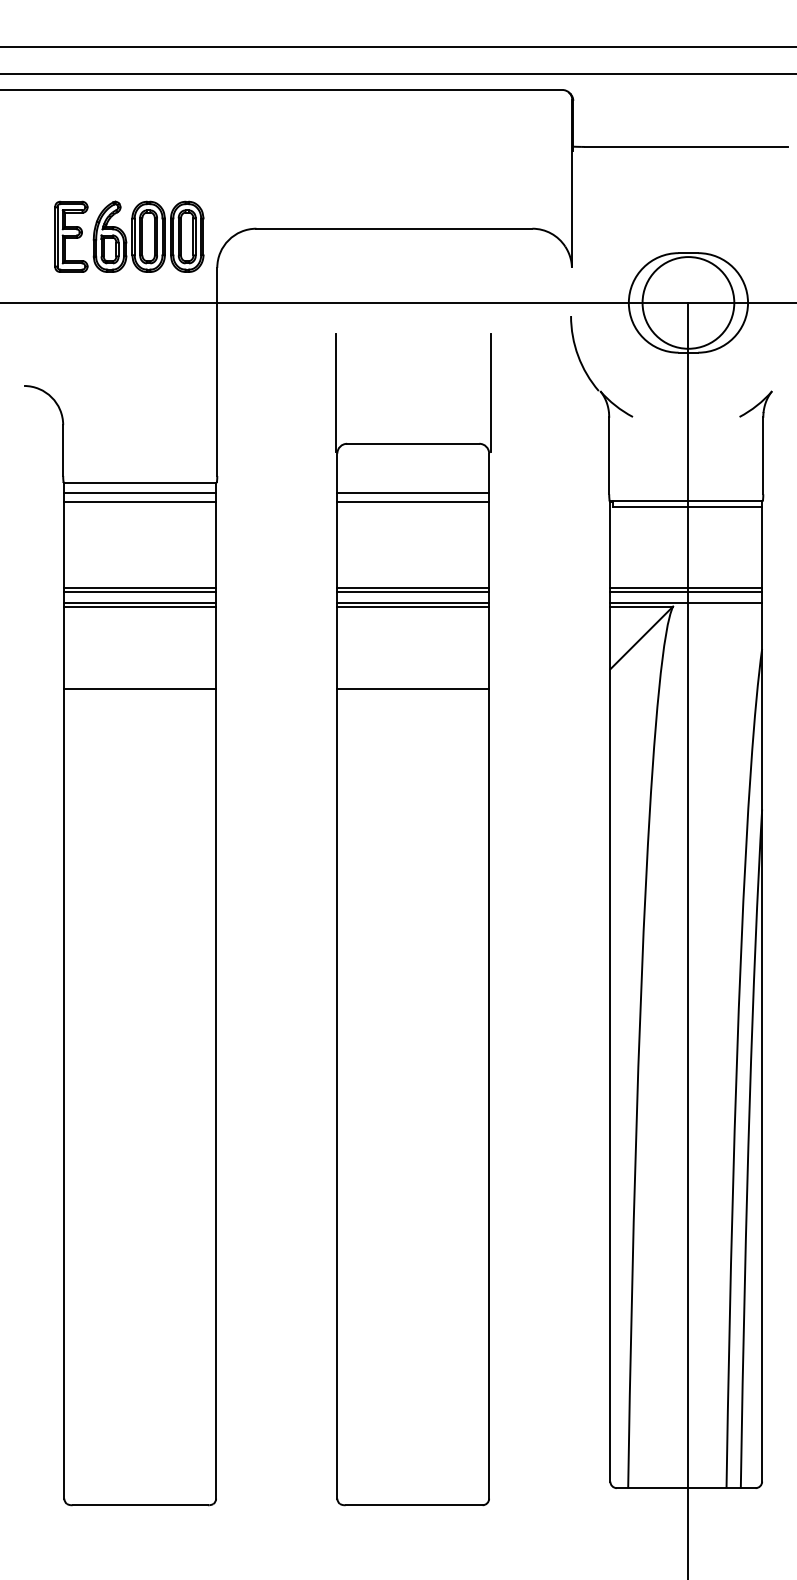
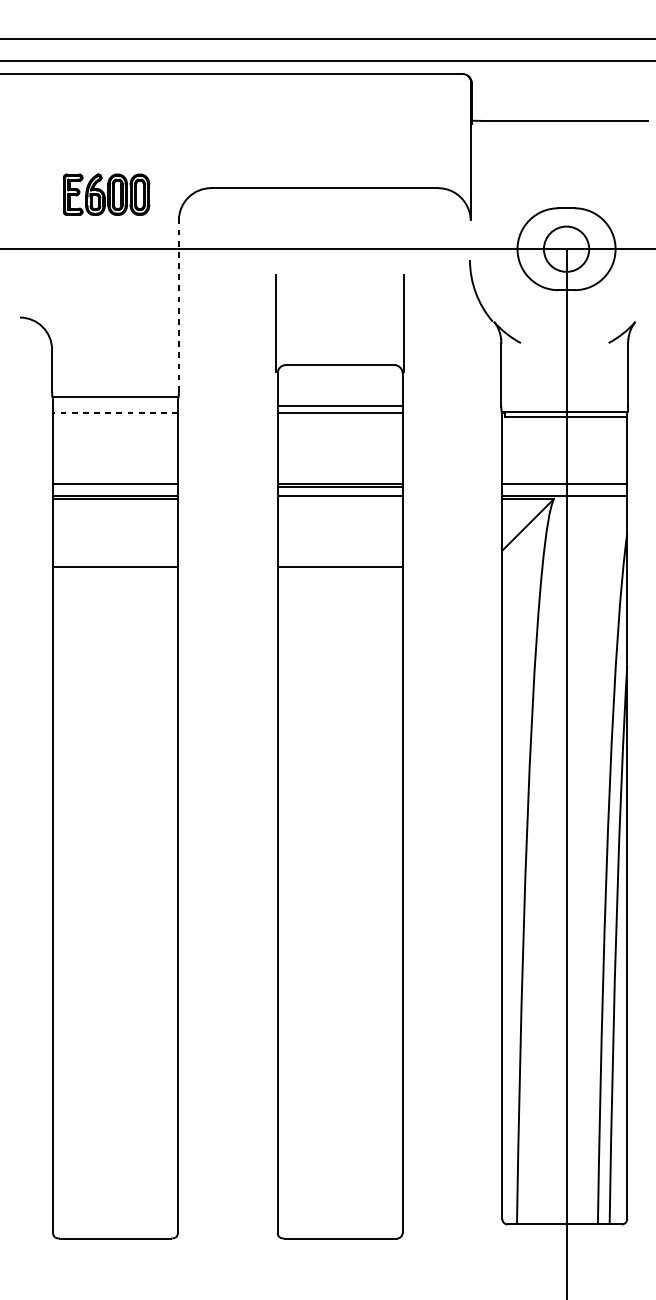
part: (129, 236) -> (106, 194), size x0.7
circle: (688, 302) -> (566, 248), size x0.6
line: (217, 371) -> (179, 305), solid -> dashed
line: (140, 492) -> (115, 405), removed
line: (140, 501) -> (115, 412), solid -> dashed
line: (140, 591) -> (115, 486), removed
line: (686, 591) -> (564, 486), removed
line: (413, 606) -> (340, 499), removed

